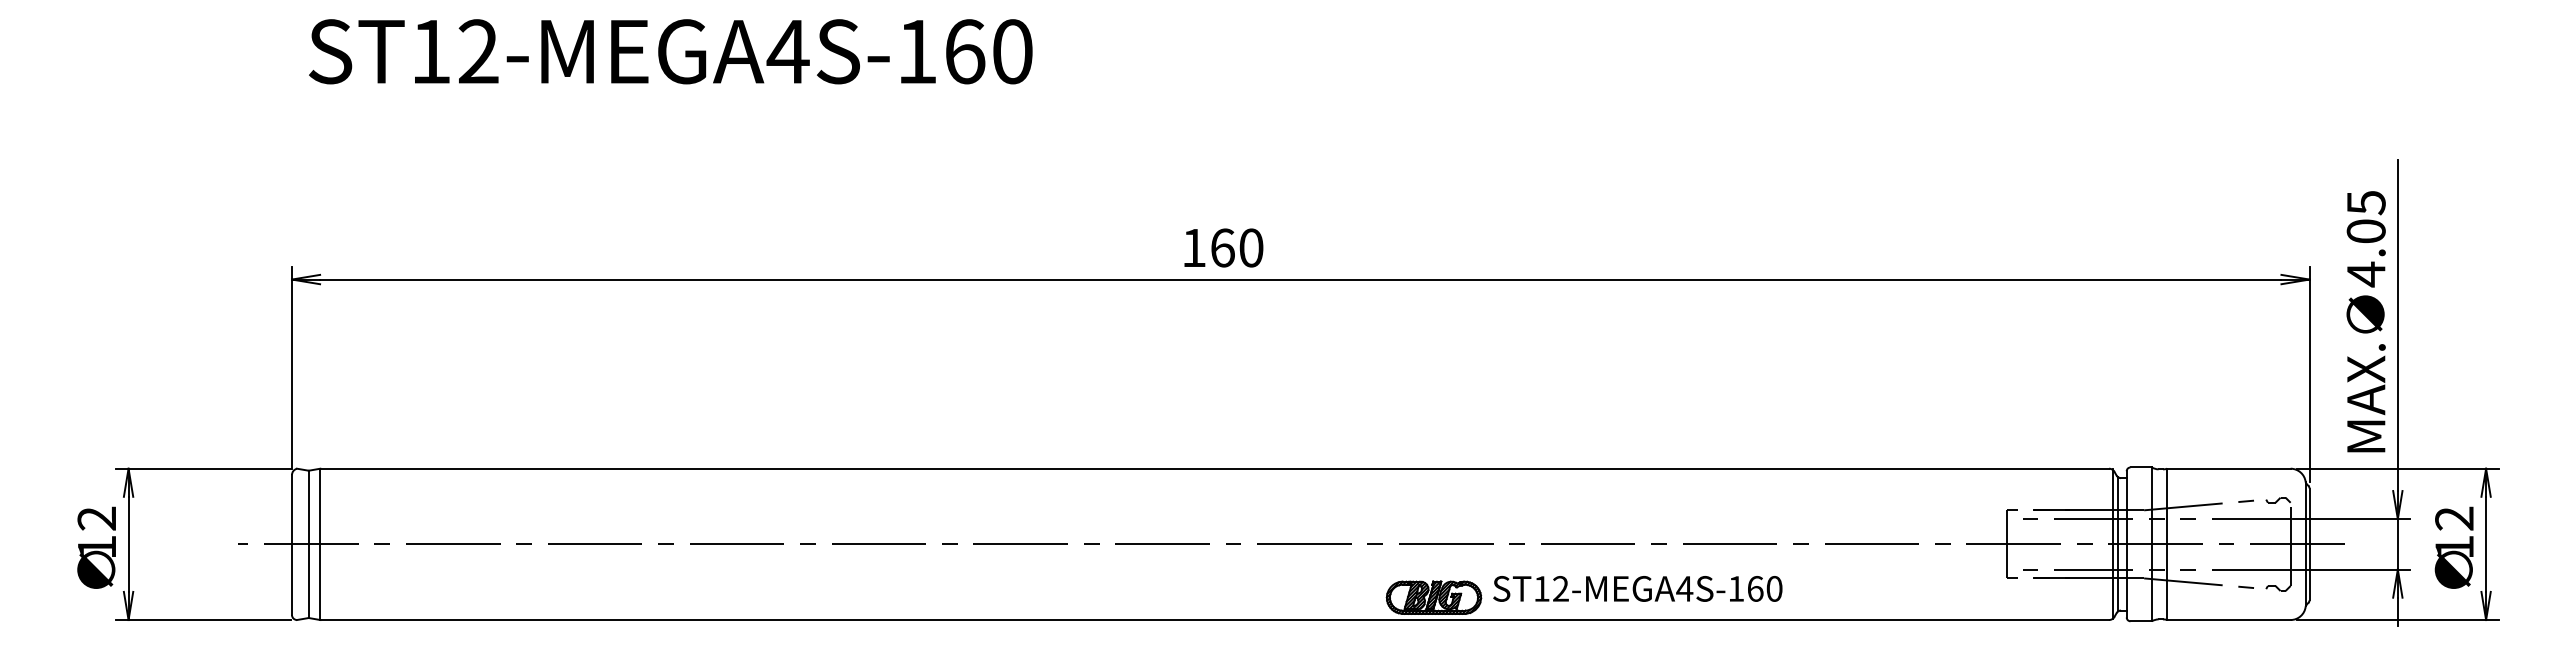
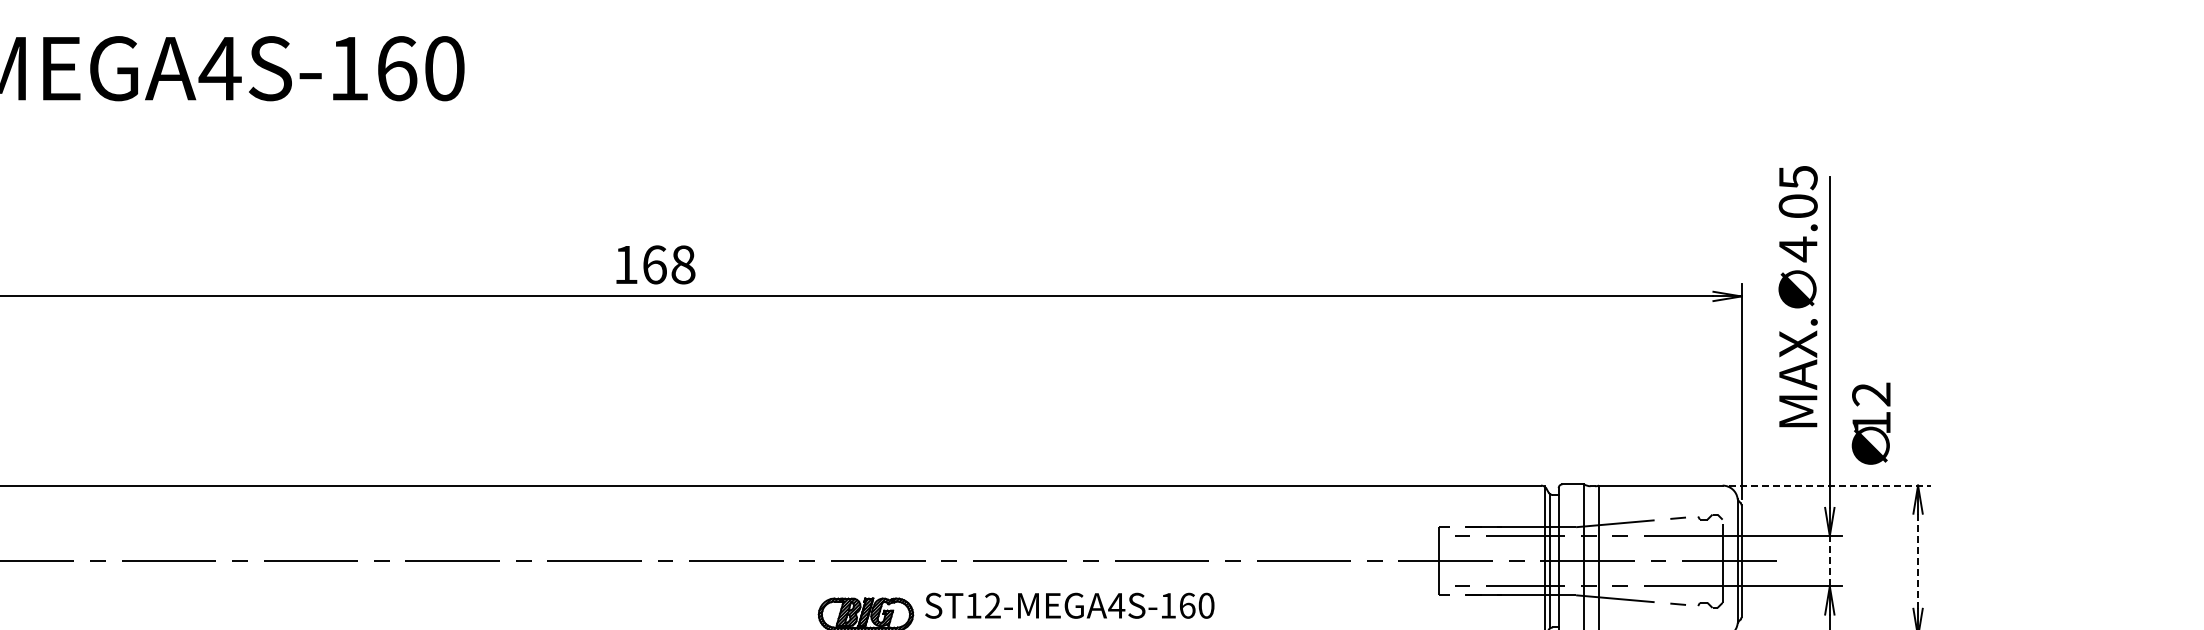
text: (1251, 247) -> (683, 264), 160 -> 168
text: (2365, 321) -> (1797, 296), moved
line: (2397, 468) -> (1829, 485), solid -> dashed
line: (2397, 543) -> (1829, 560), solid -> dashed
line: (2486, 544) -> (1918, 561), solid -> dashed
text: (2453, 547) -> (1870, 423), moved

